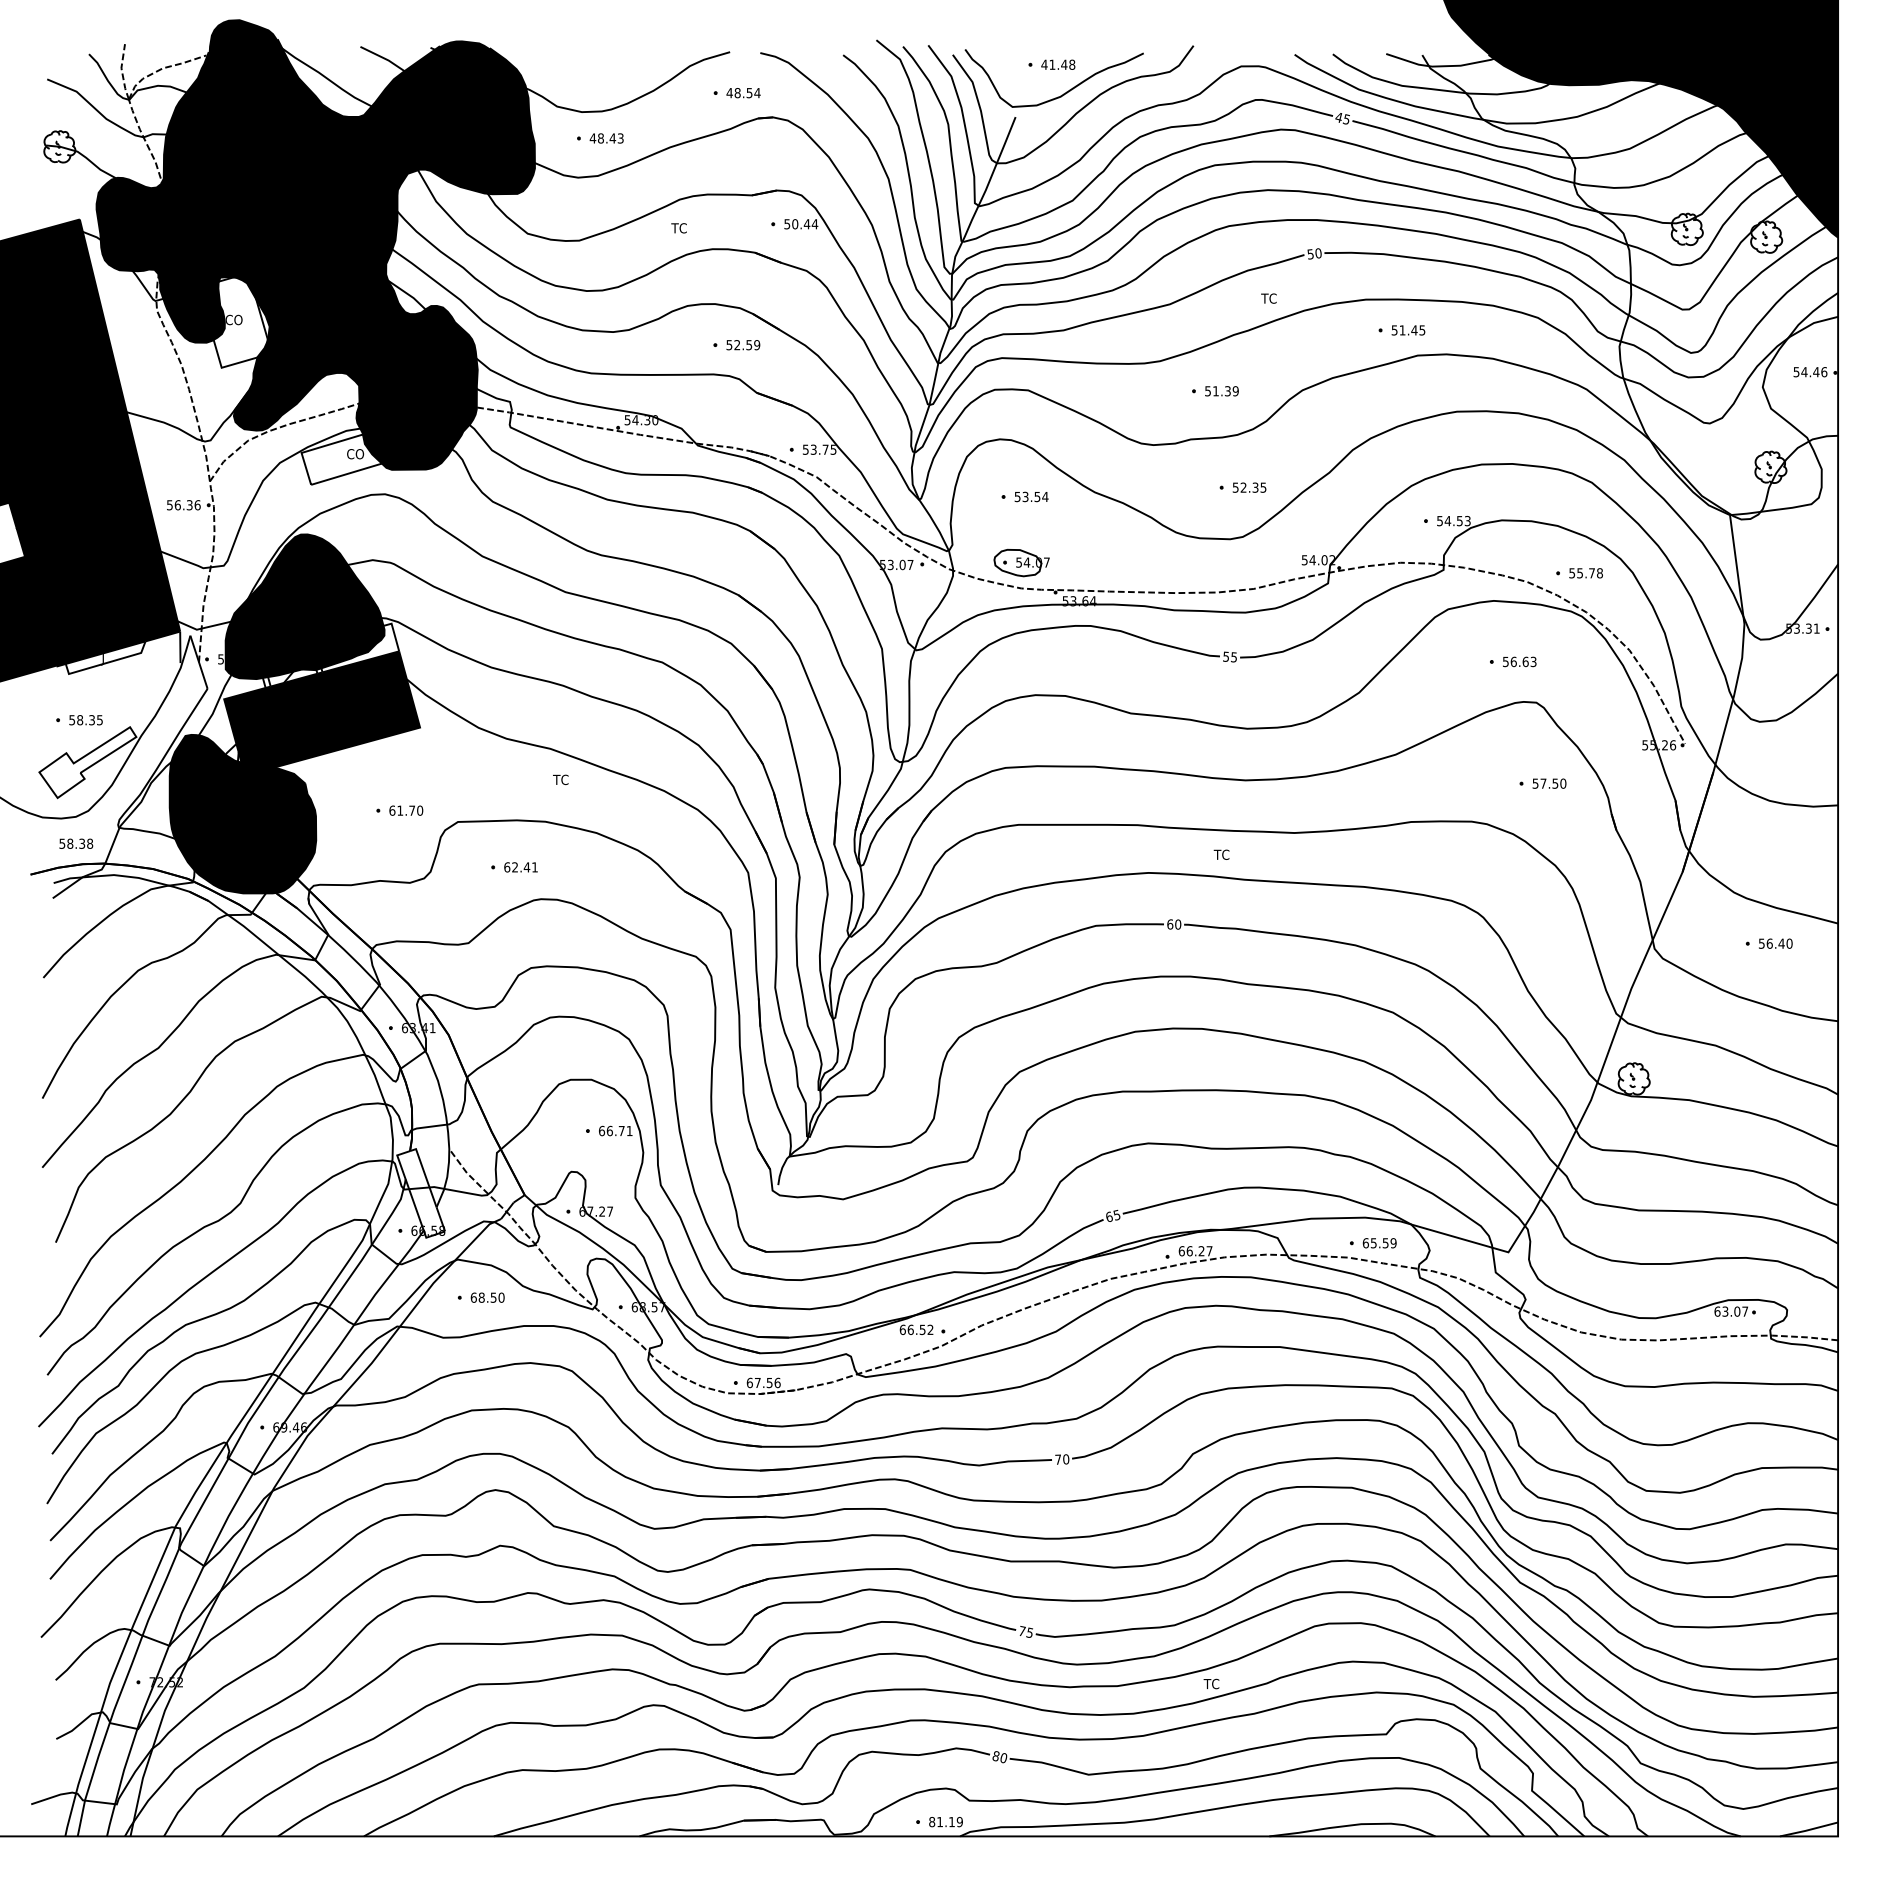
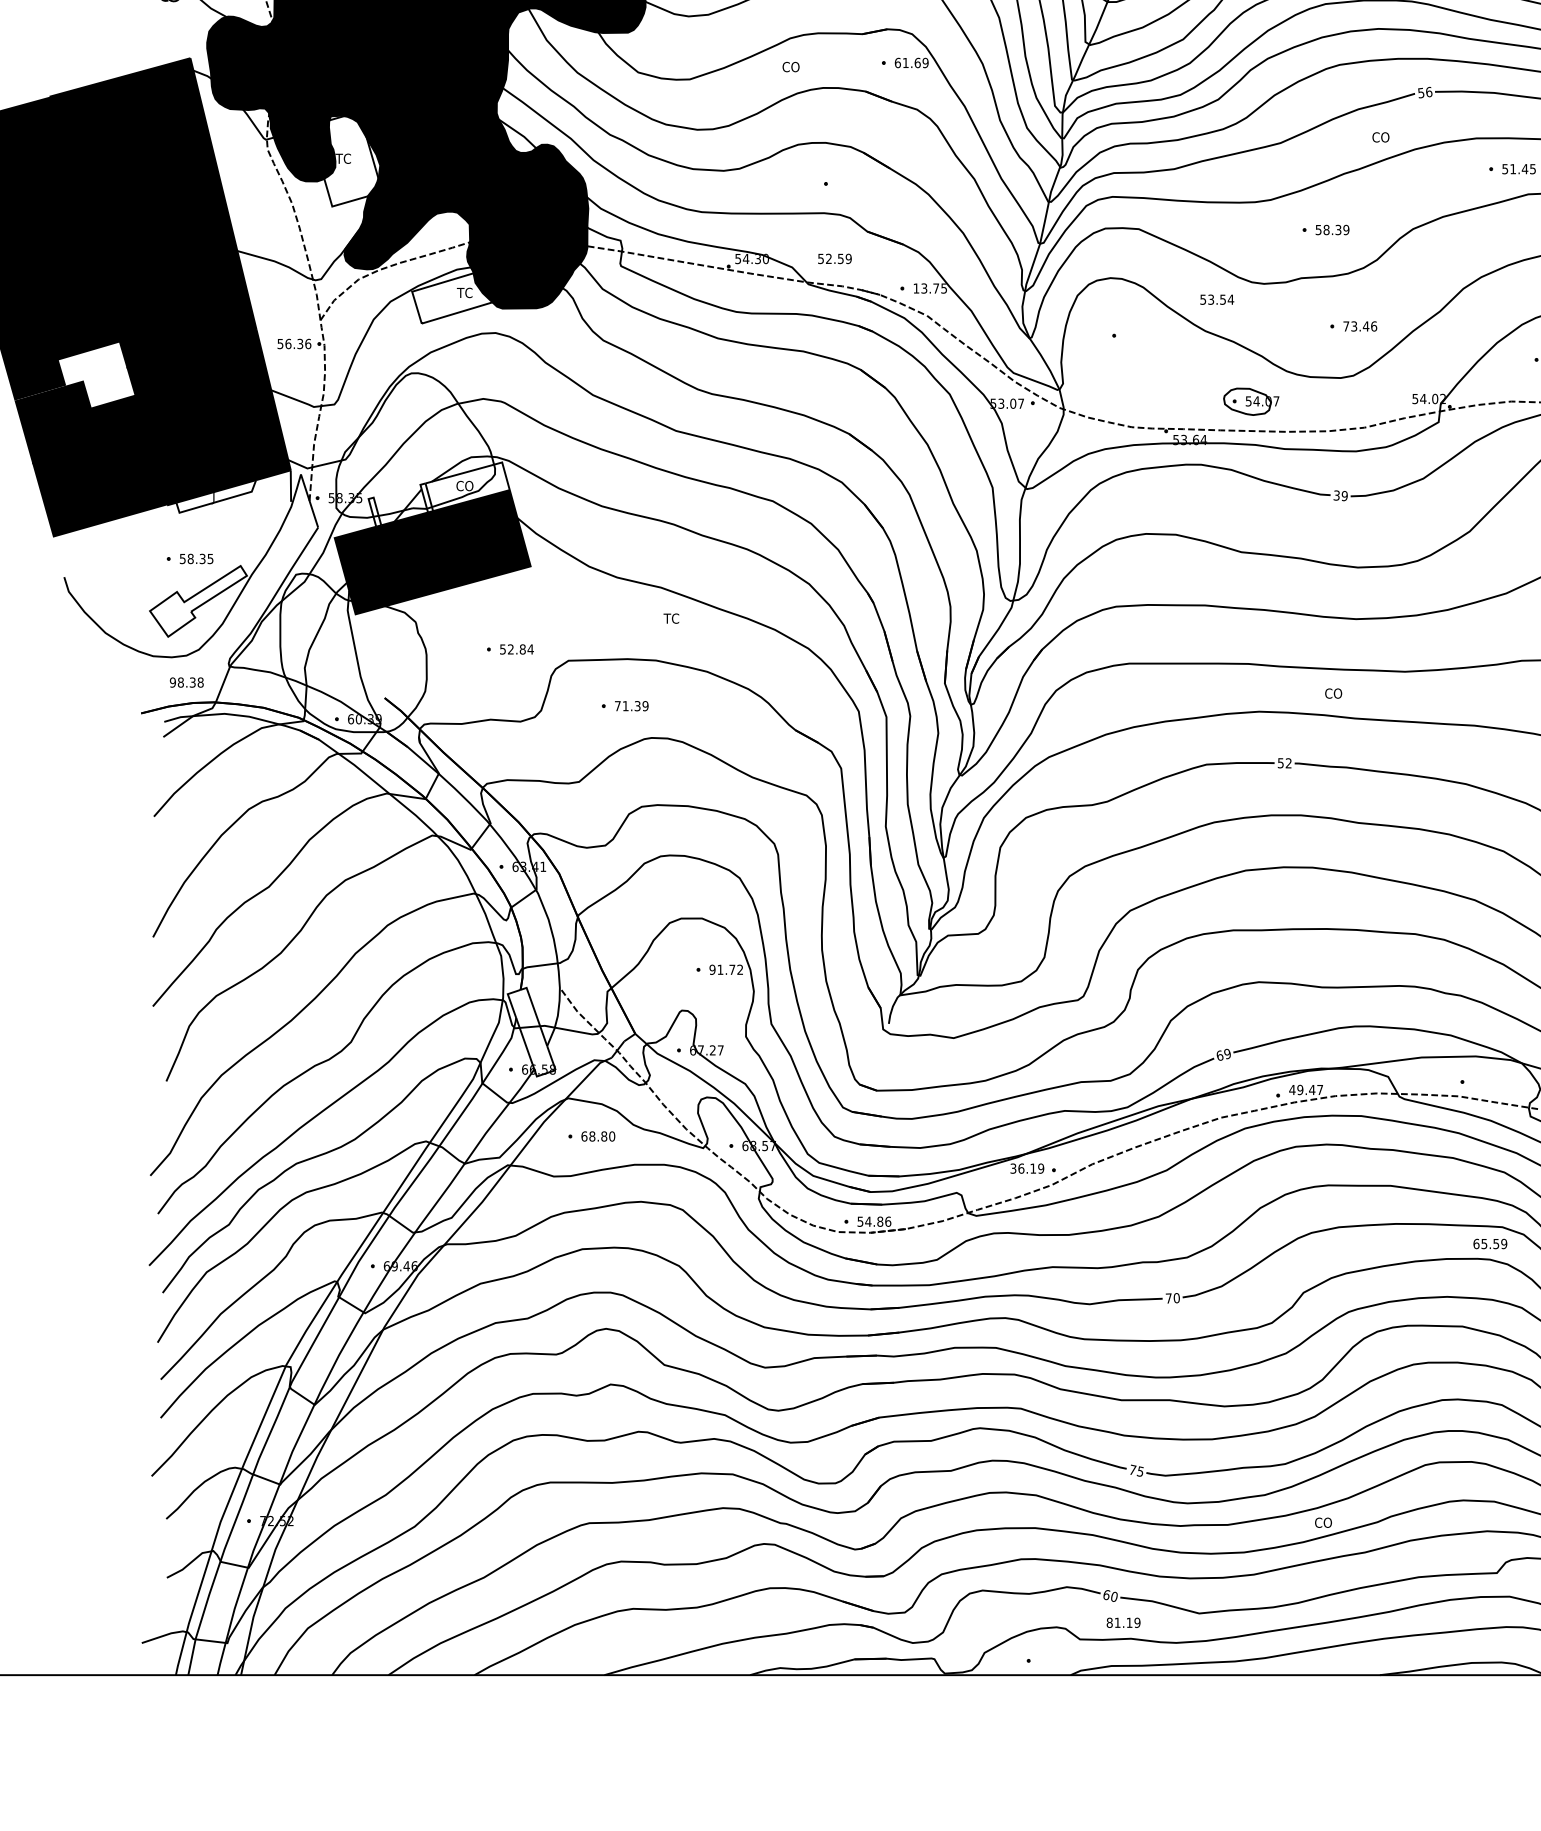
text: (801, 224) -> (912, 63), 50.44 -> 61.69
text: (679, 228) -> (790, 67), TC -> CO
text: (1318, 252) -> (1429, 91), 50 -> 56
text: (1269, 298) -> (1380, 137), TC -> CO
text: (233, 319) -> (344, 158), CO -> TC
text: (743, 345) -> (835, 259), moved
text: (1216, 391) -> (1327, 230), 51.39 -> 58.39
text: (805, 449) -> (916, 288), 53.75 -> 13.75
text: (355, 454) -> (466, 293), CO -> TC
text: (1249, 487) -> (1360, 326), 52.35 -> 73.46
text: (1031, 496) -> (1217, 299), moved
part: (1021, 562) -> (1251, 401), moved
fill: (304, 606) -> (415, 445), removed
text: (1230, 656) -> (1341, 495), 55 -> 39
text: (406, 810) -> (517, 649), 61.70 -> 52.84
fill: (242, 813) -> (353, 652), removed
text: (62, 843) -> (173, 682), 58.38 -> 98.38
text: (1222, 854) -> (1333, 693), TC -> CO
text: (521, 867) -> (632, 706), 62.41 -> 71.39
text: (1174, 924) -> (1285, 763), 60 -> 52
text: (615, 1130) -> (726, 969), 66.71 -> 91.72
text: (1116, 1214) -> (1227, 1053), 65 -> 69
text: (1379, 1243) -> (1490, 1244), moved
text: (1191, 1251) -> (1302, 1090), 66.27 -> 49.47
text: (493, 1297) -> (604, 1136), 68.50 -> 68.80
text: (916, 1329) -> (1027, 1168), 66.52 -> 36.19
text: (759, 1382) -> (870, 1221), 67.56 -> 54.86
text: (1212, 1683) -> (1323, 1522), TC -> CO
text: (995, 1755) -> (1106, 1594), 80 -> 60
text: (945, 1822) -> (1123, 1623), moved

